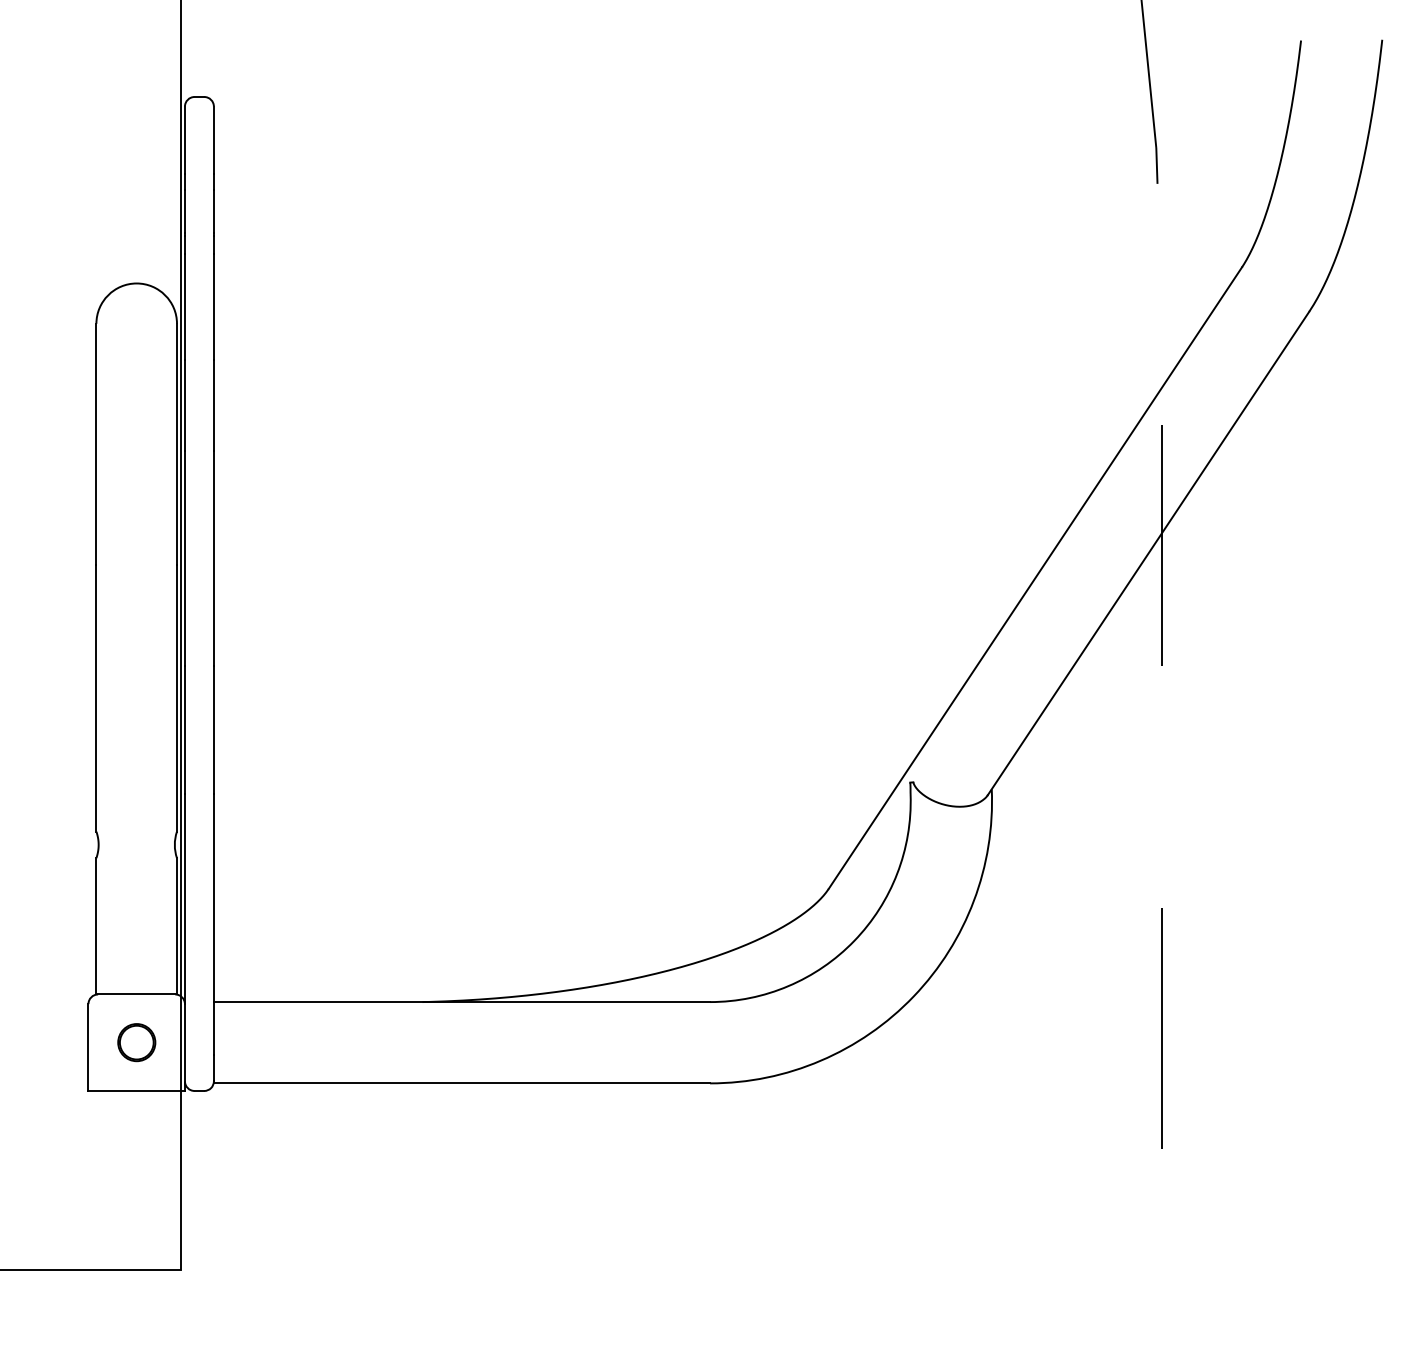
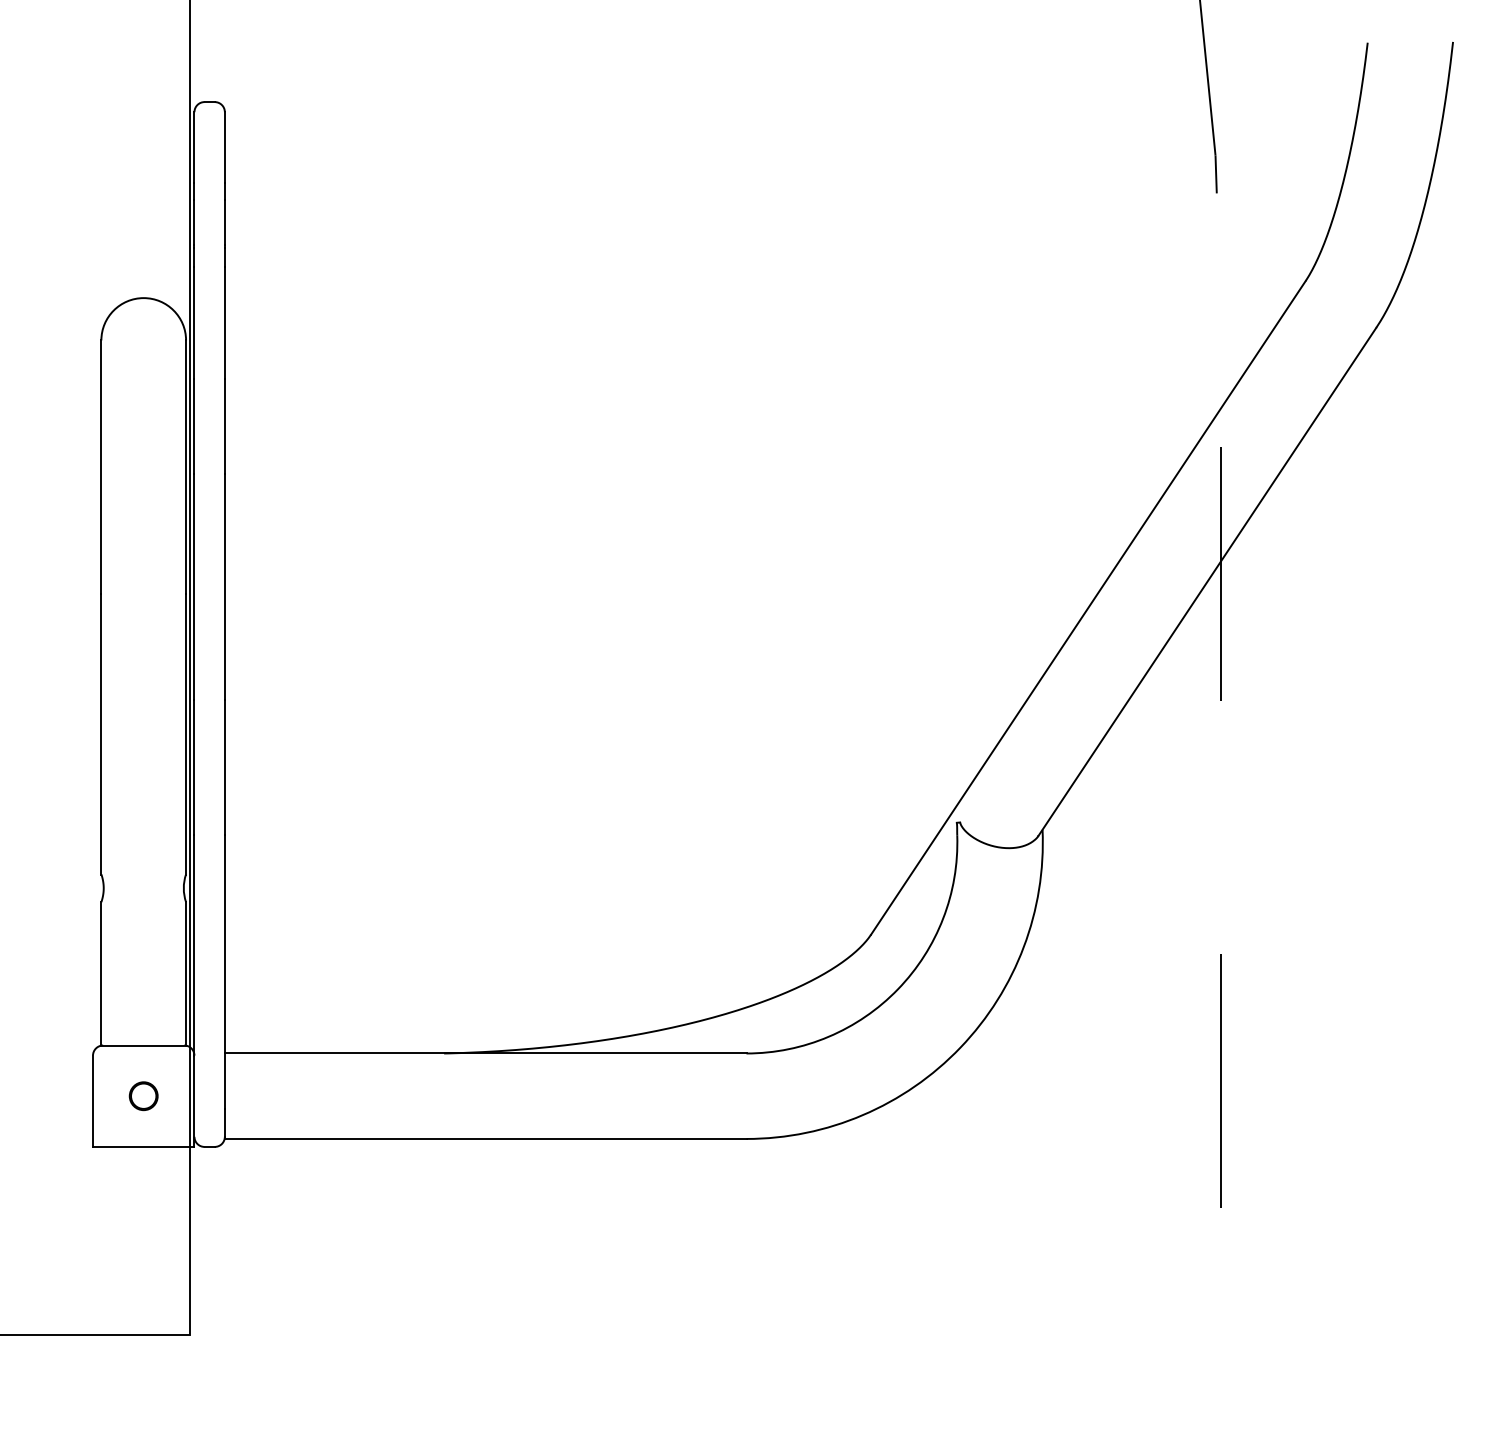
part: (136, 1042) -> (143, 1096), size x0.71

